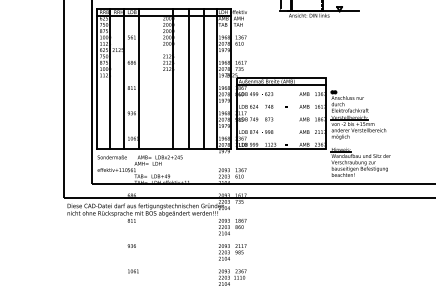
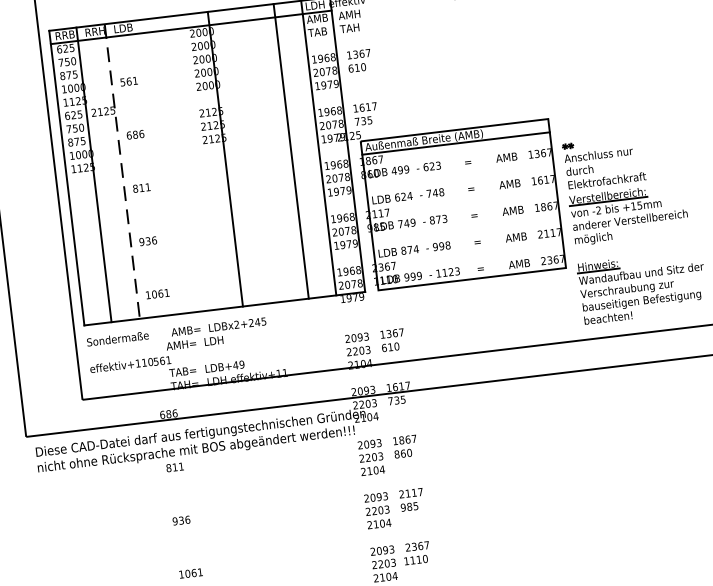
line: (123, 79) -> (122, 172), solid -> dashed
line: (138, 79) -> (153, 168), removed
line: (189, 79) -> (260, 155), removed

